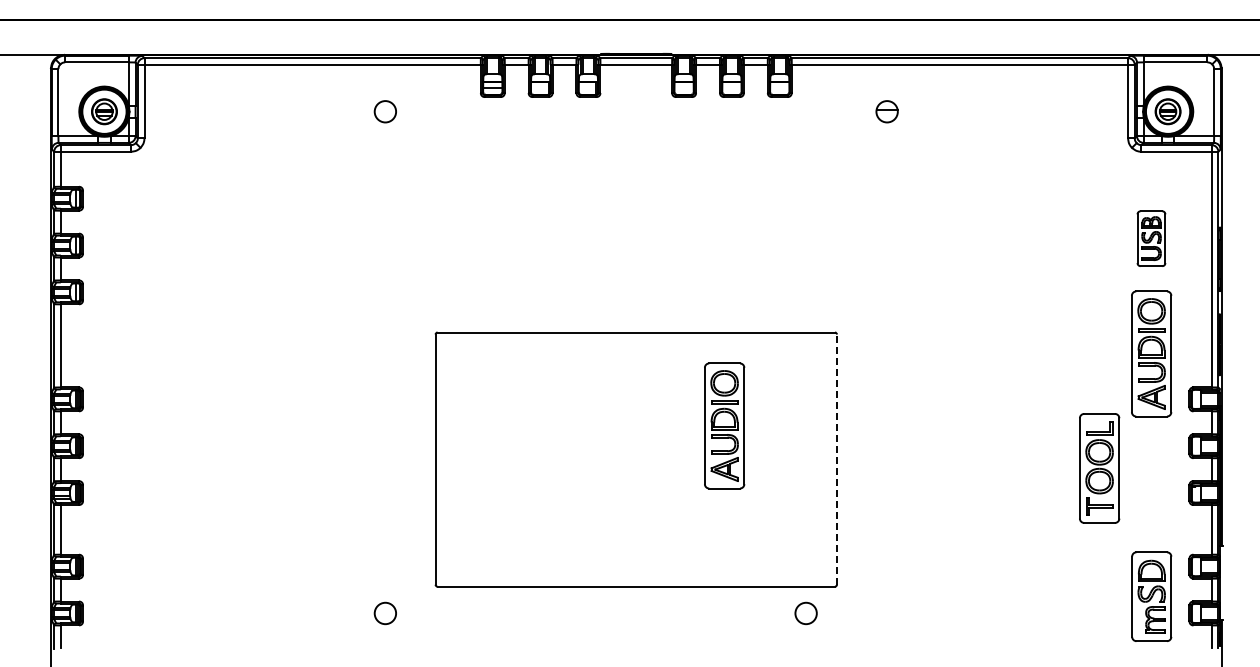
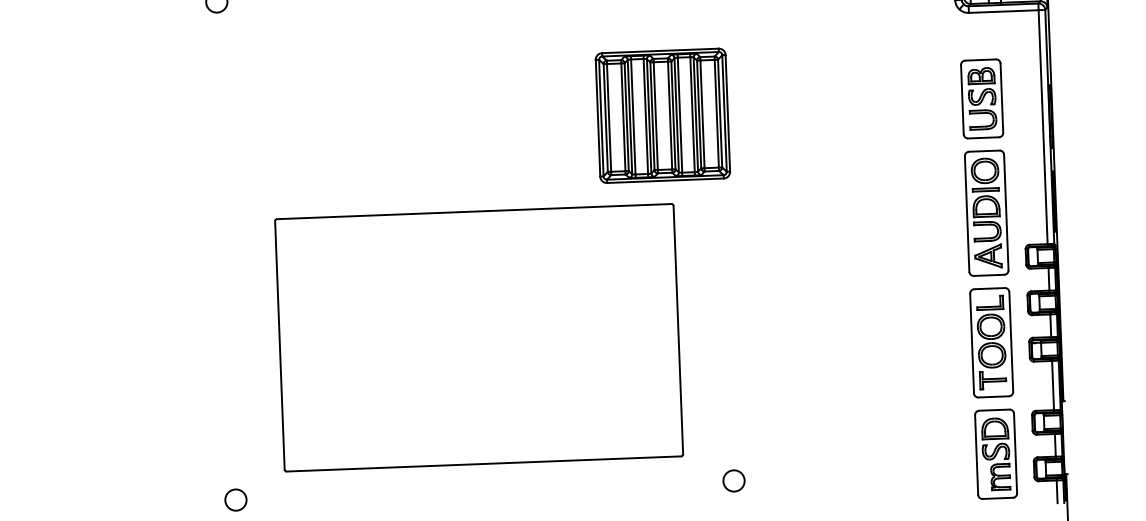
part: (1151, 238) -> (982, 98), size x1.43
part: (829, 243) -> (662, 115), added
part: (724, 425) -> (565, 300), removed
line: (836, 459) -> (677, 330), dashed -> solid
part: (1099, 468) -> (991, 342), moved
circle: (805, 613) -> (733, 481), moved

